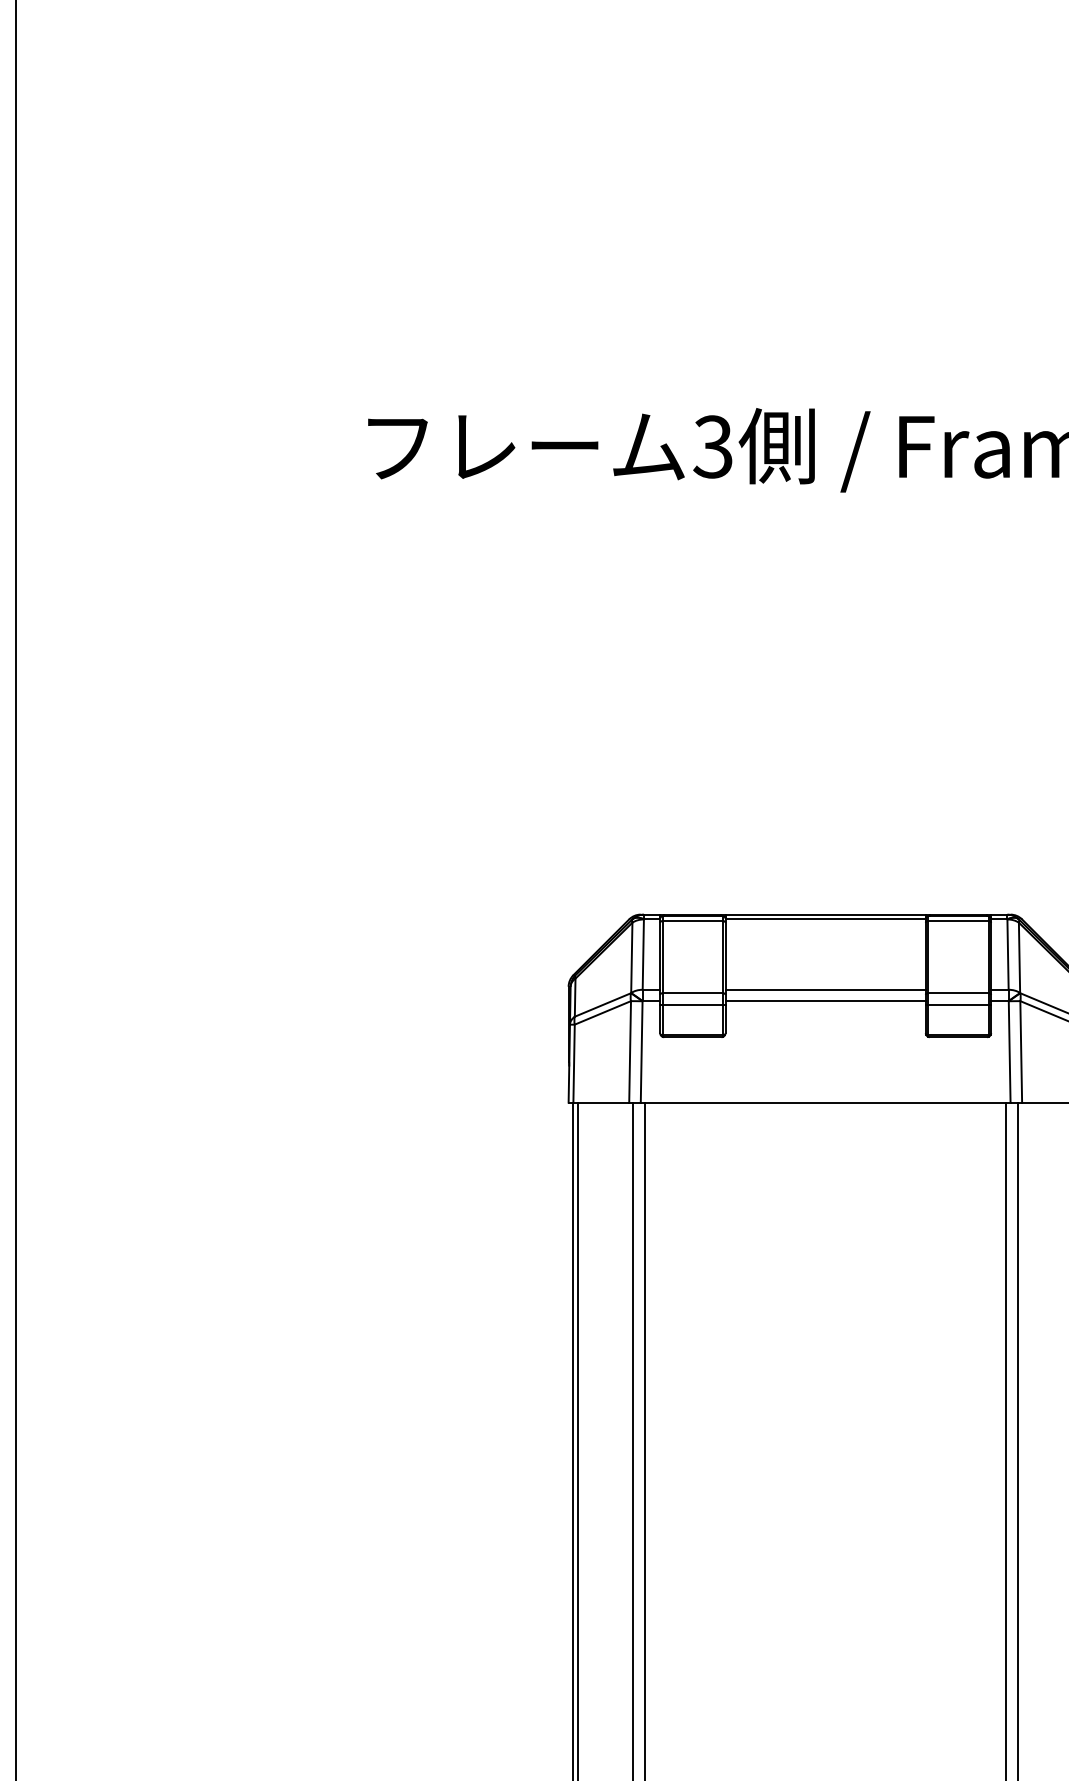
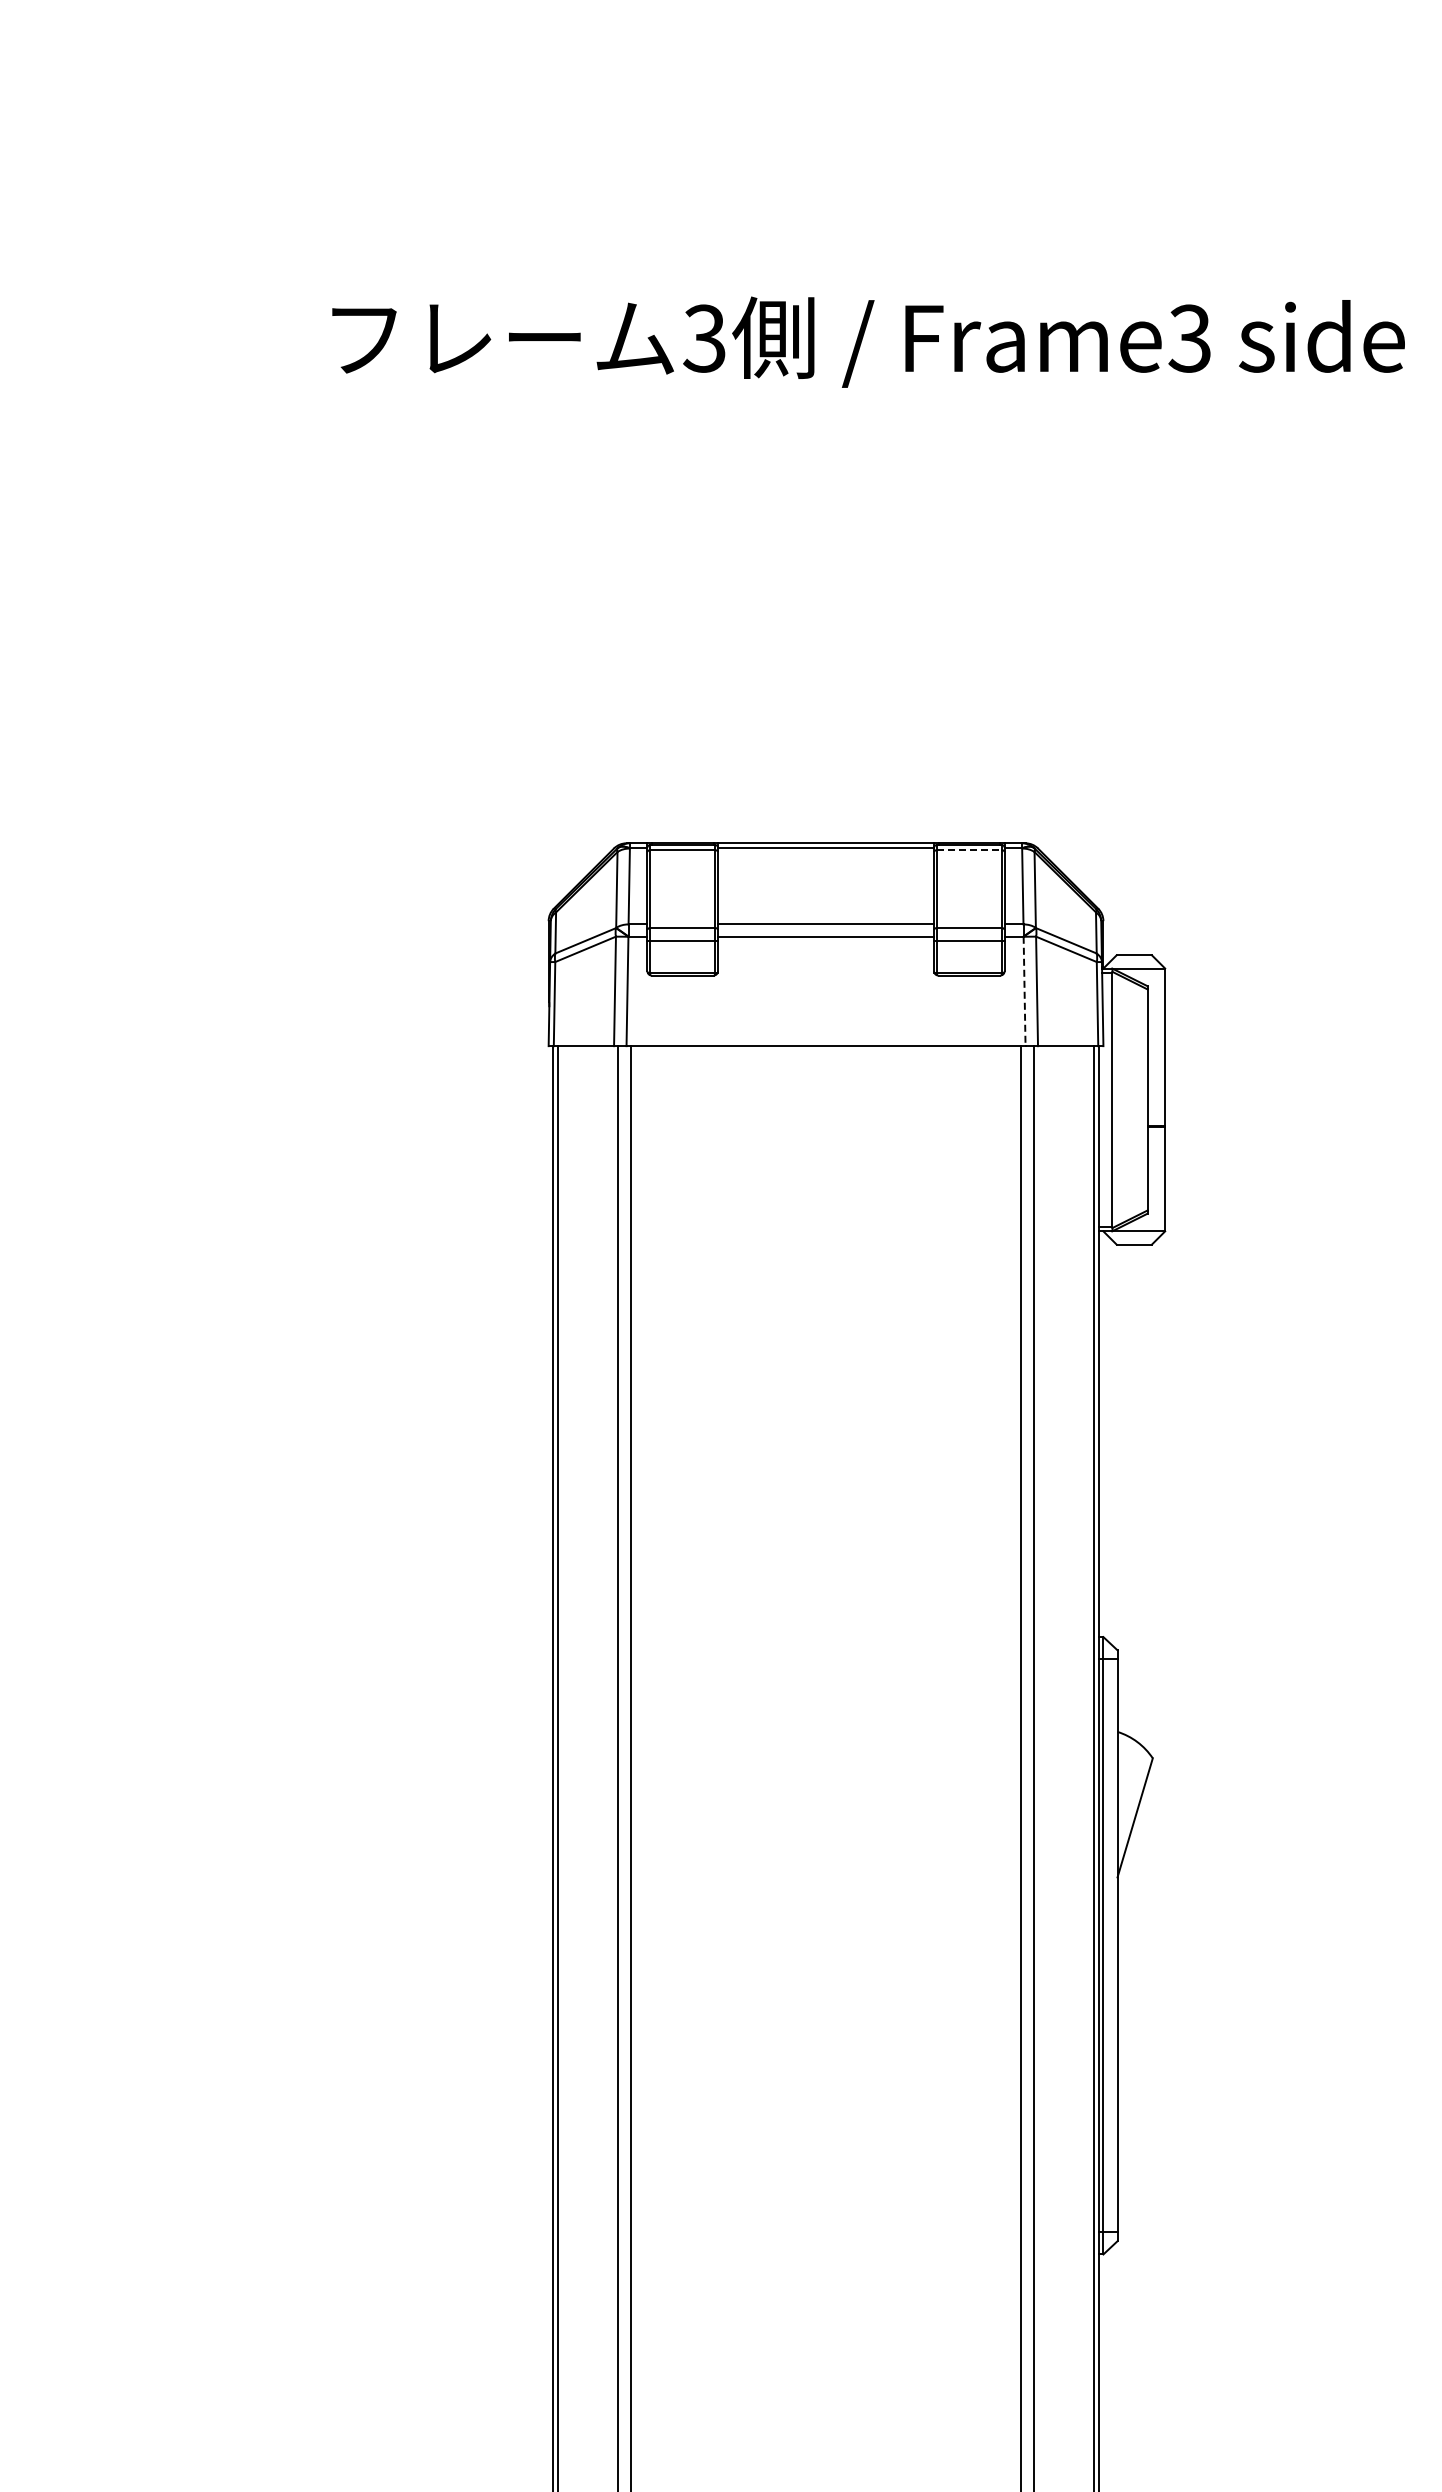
line: (958, 921) -> (969, 850), solid -> dashed
line: (1009, 1051) -> (1024, 991), solid -> dashed

